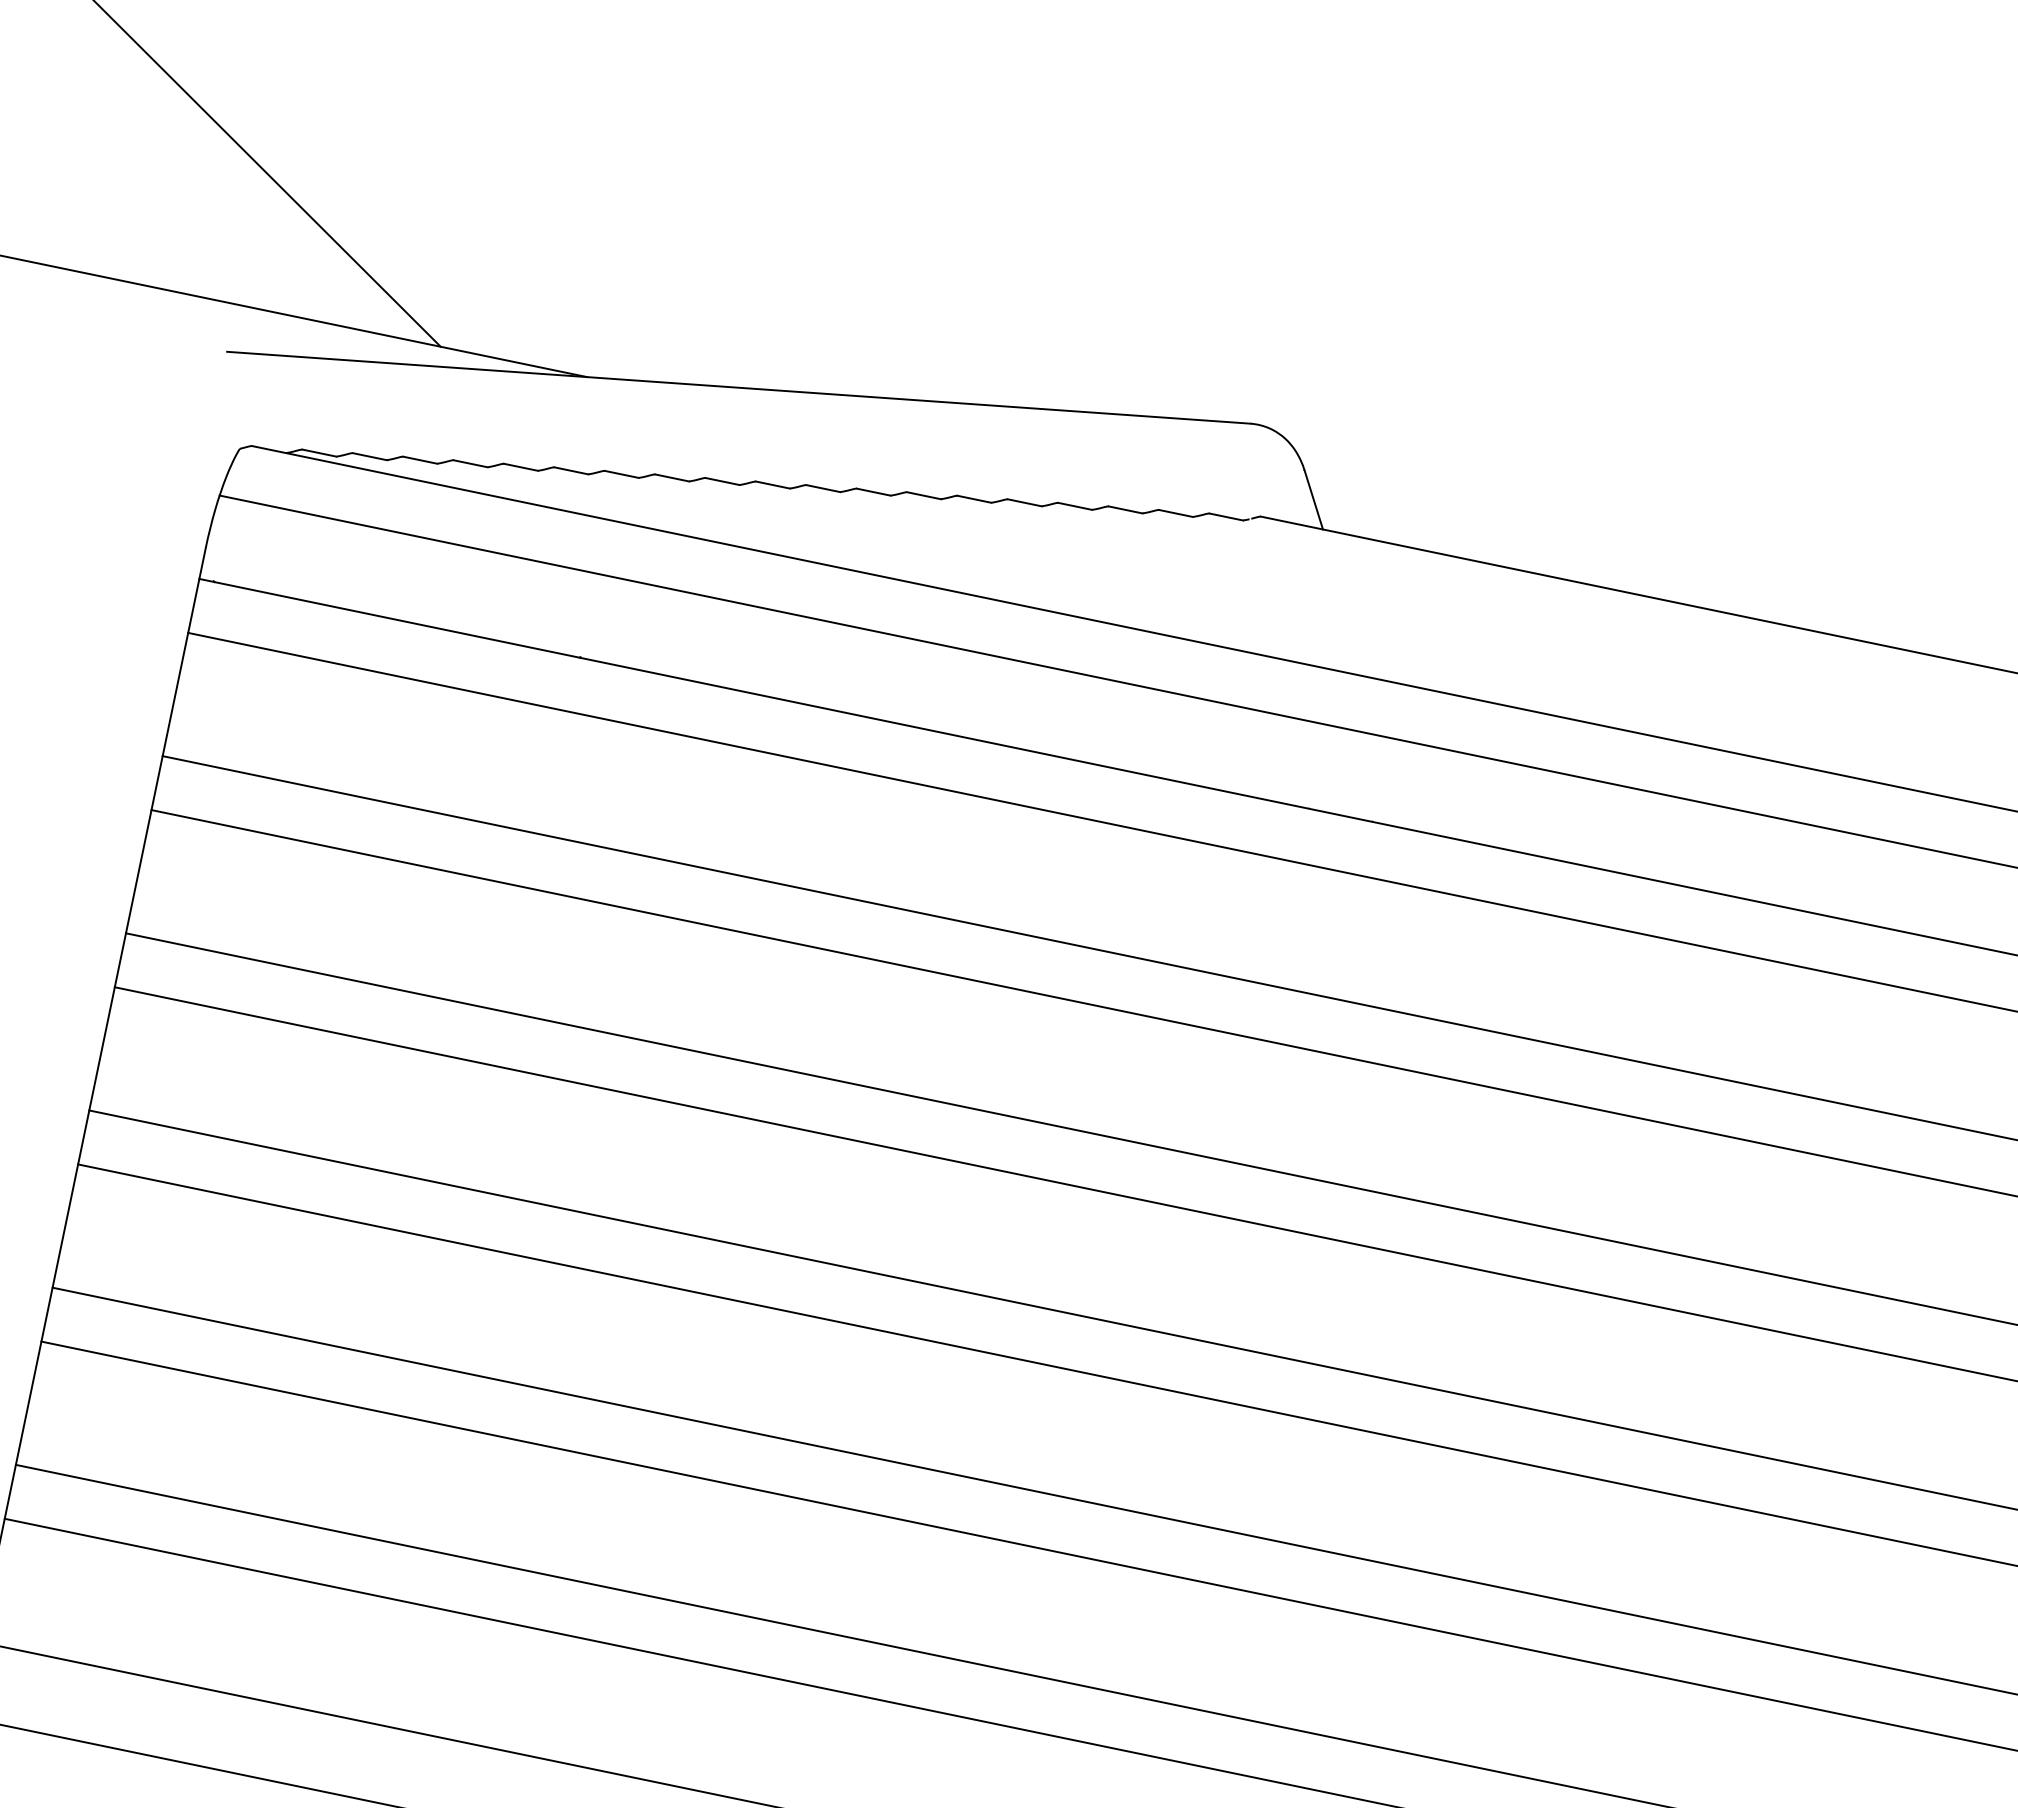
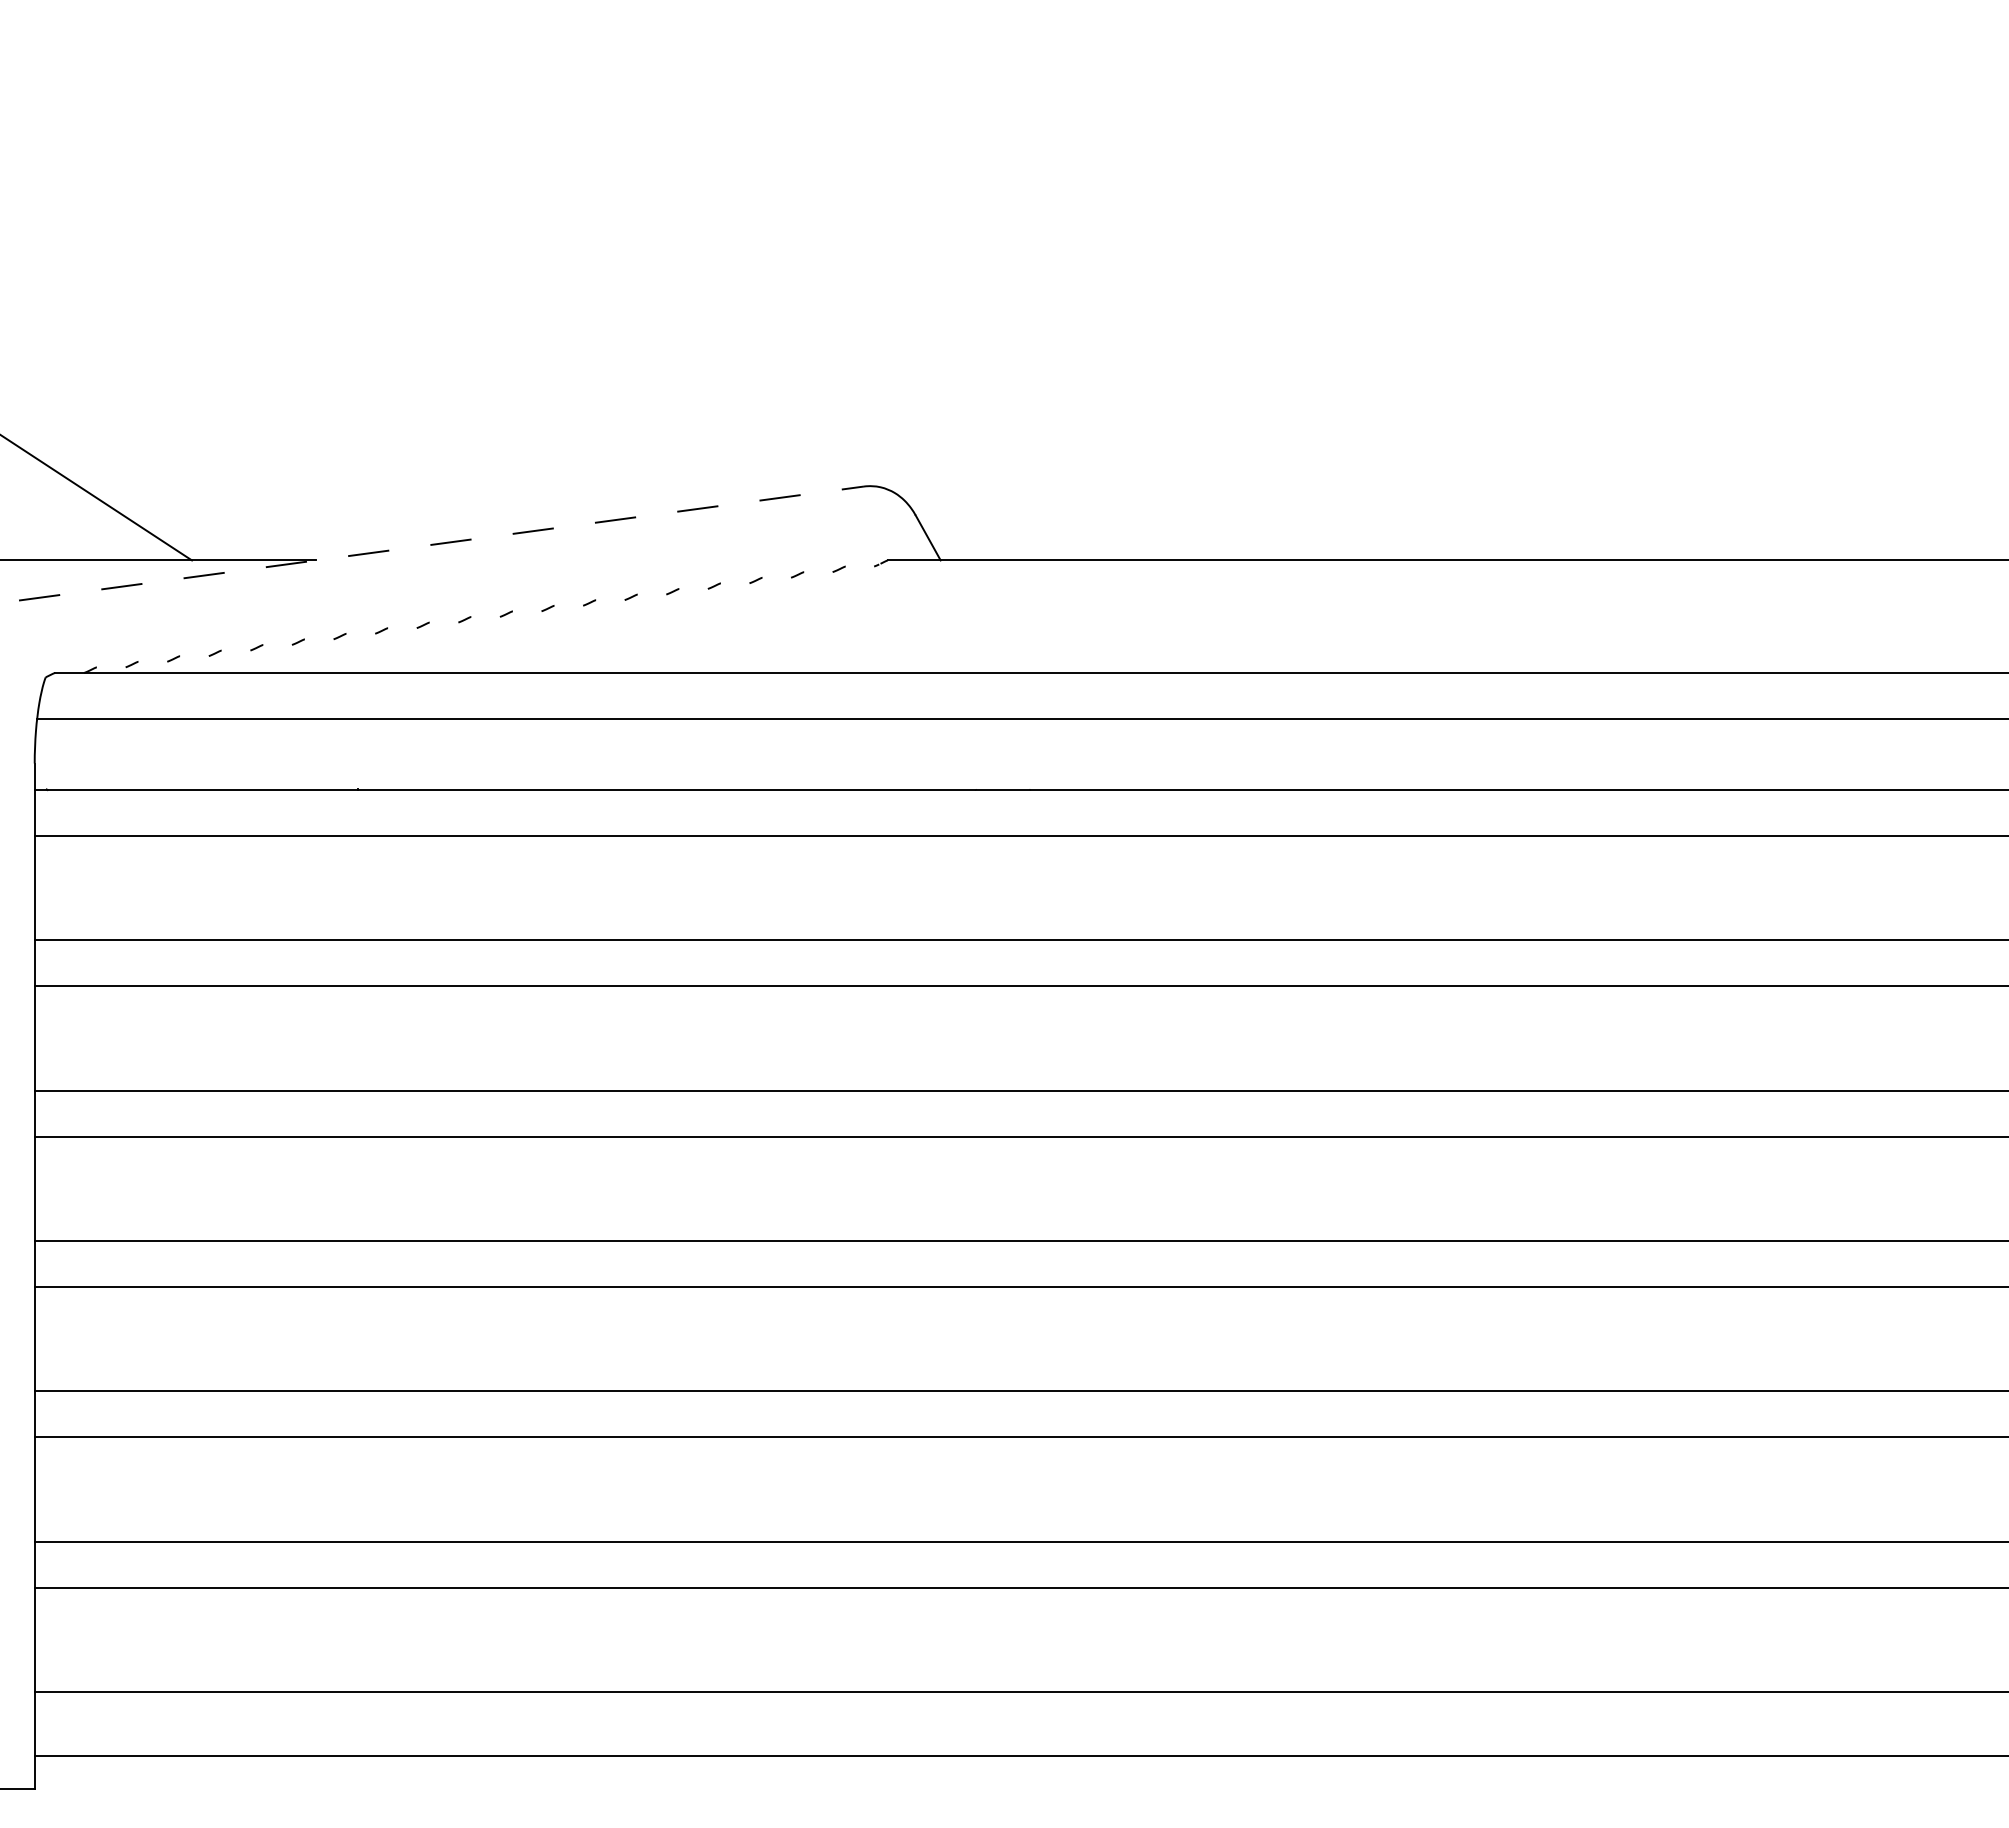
line: (738, 387) -> (441, 543), solid -> dashed
line: (318, 453) -> (110, 667), removed
line: (369, 456) -> (152, 661), removed
line: (420, 460) -> (194, 656), removed
line: (470, 463) -> (235, 650), removed
line: (520, 467) -> (277, 645), removed
line: (570, 470) -> (318, 639), removed
line: (621, 473) -> (360, 633), removed
line: (672, 478) -> (402, 628), removed
line: (721, 481) -> (443, 622), removed
line: (772, 484) -> (485, 616), removed
line: (822, 488) -> (526, 611), removed
line: (873, 491) -> (568, 605), removed
line: (924, 496) -> (610, 600), removed
line: (973, 499) -> (651, 594), removed
line: (1024, 503) -> (693, 589), removed
line: (1074, 506) -> (734, 583), removed
line: (1125, 509) -> (776, 577), removed
line: (1176, 513) -> (818, 572), removed
line: (1225, 516) -> (859, 566), removed

